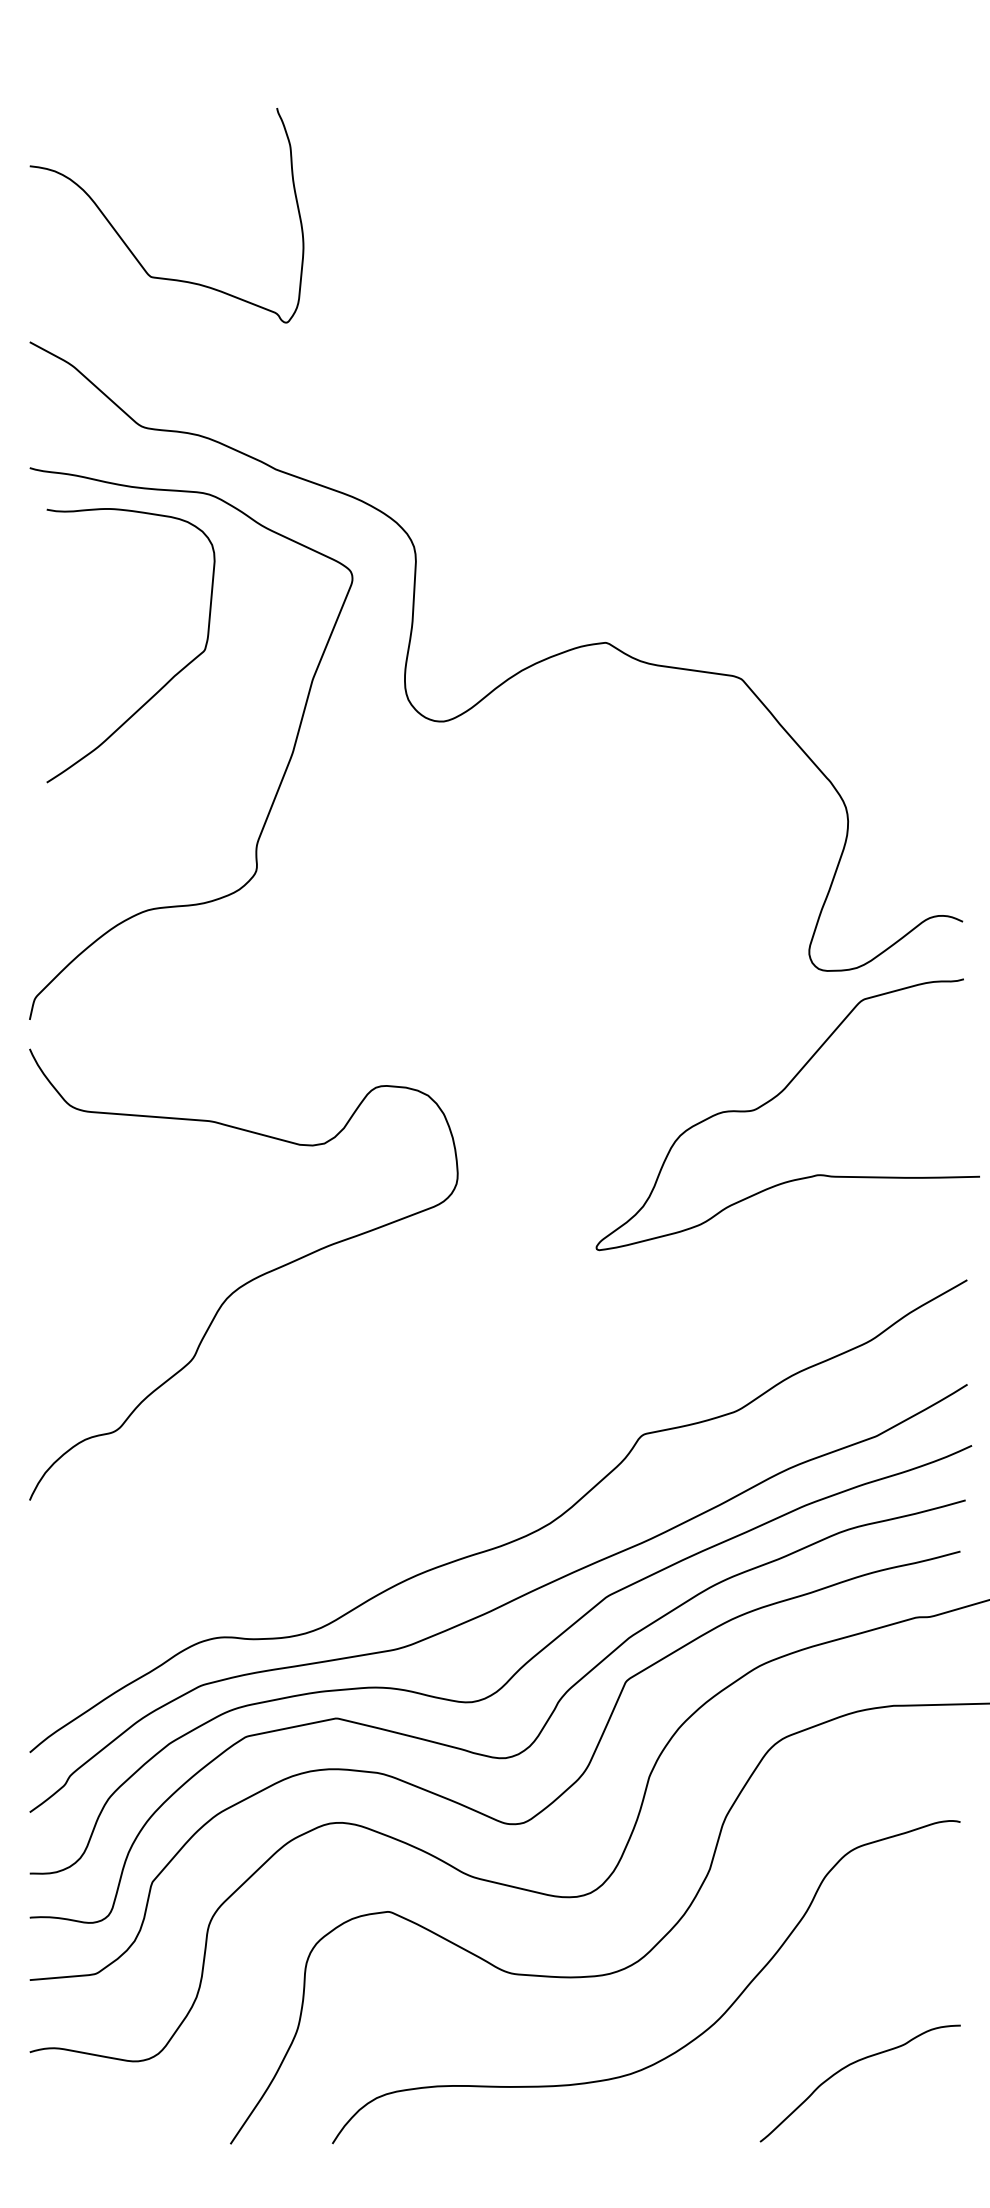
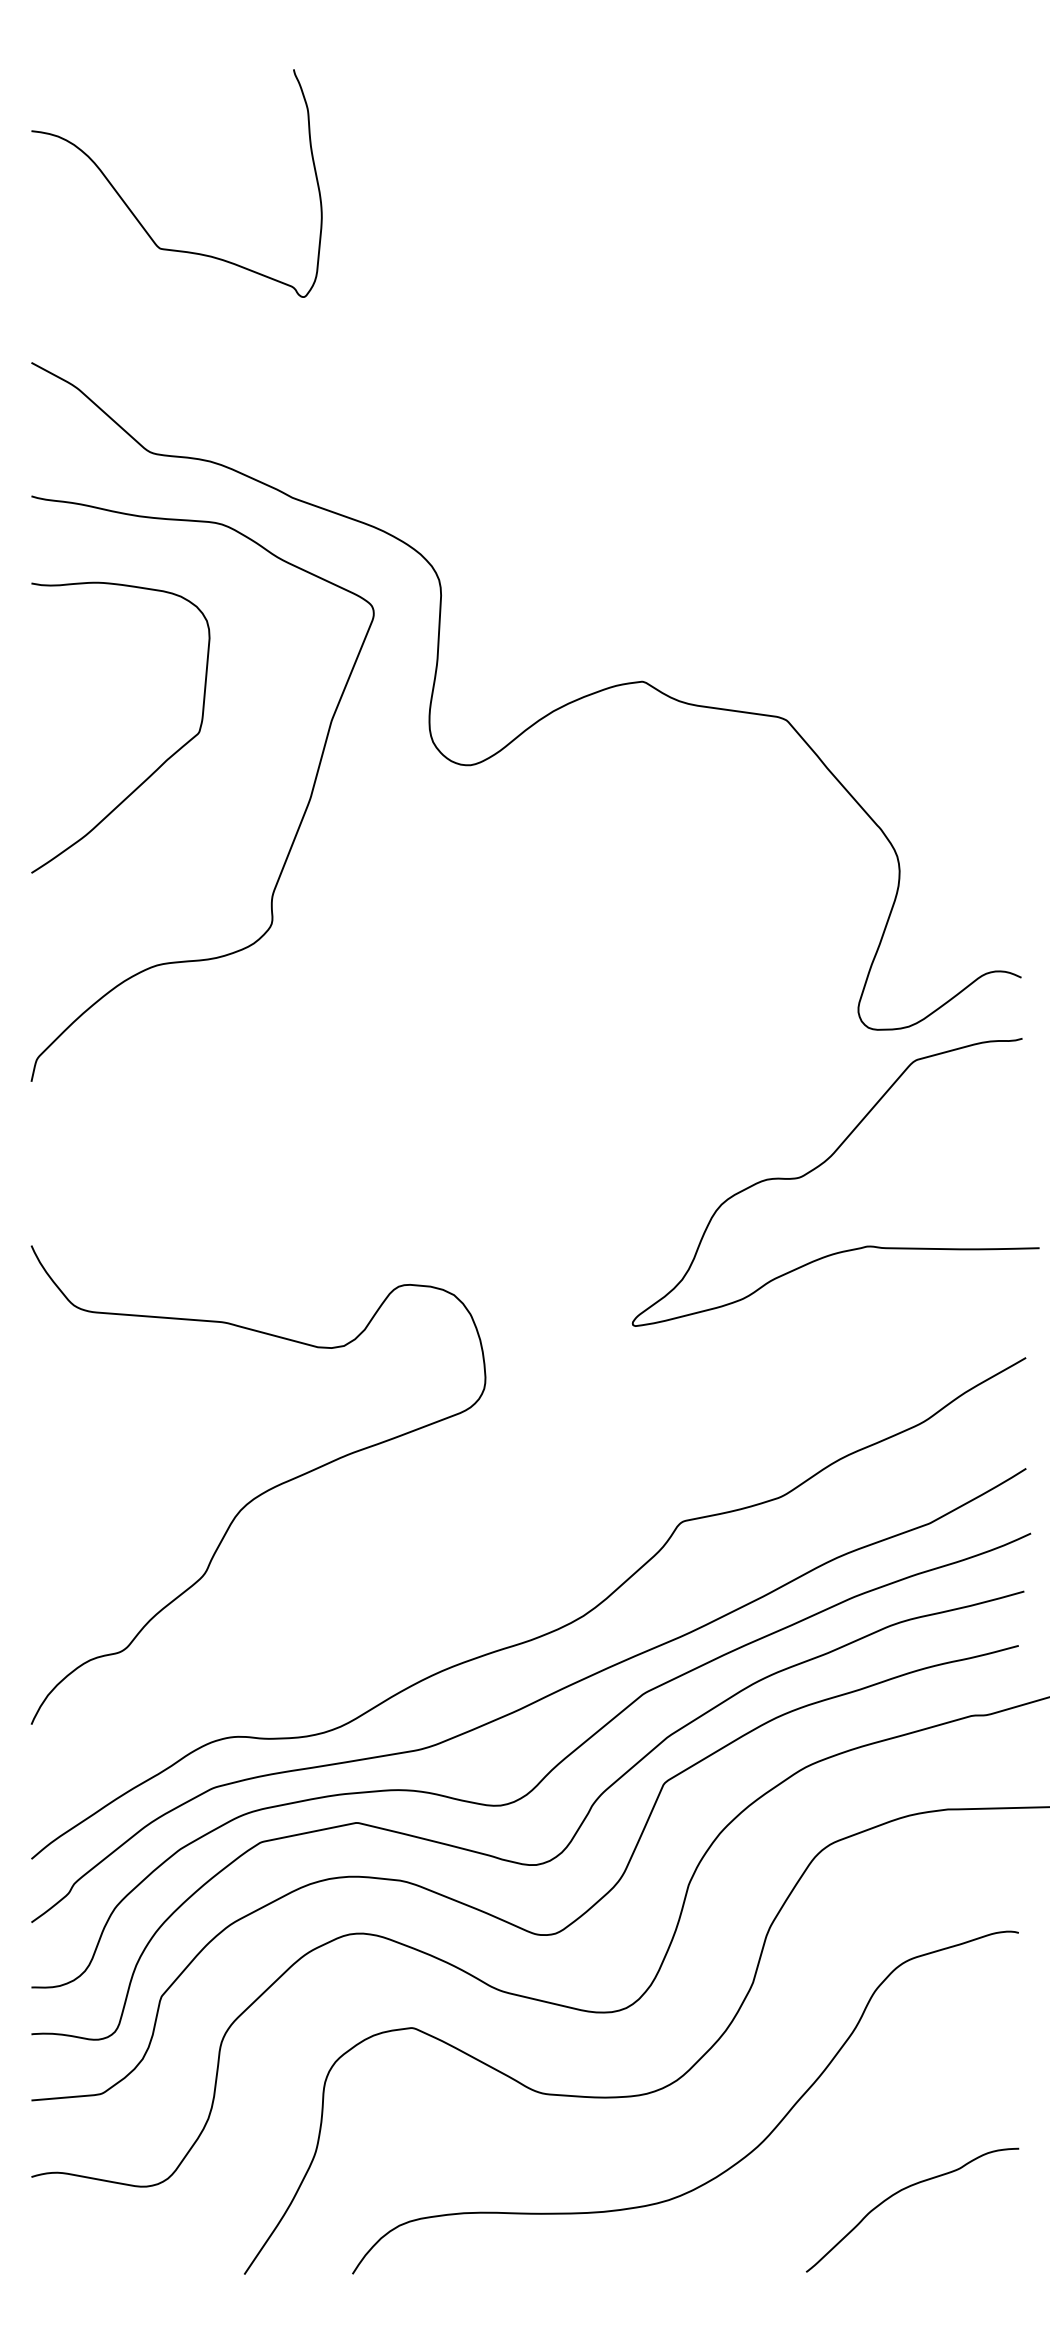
curve: (128, 246) -> (136, 216), moved
curve: (163, 685) -> (155, 769), moved
curve: (247, 1281) -> (262, 1492), moved

